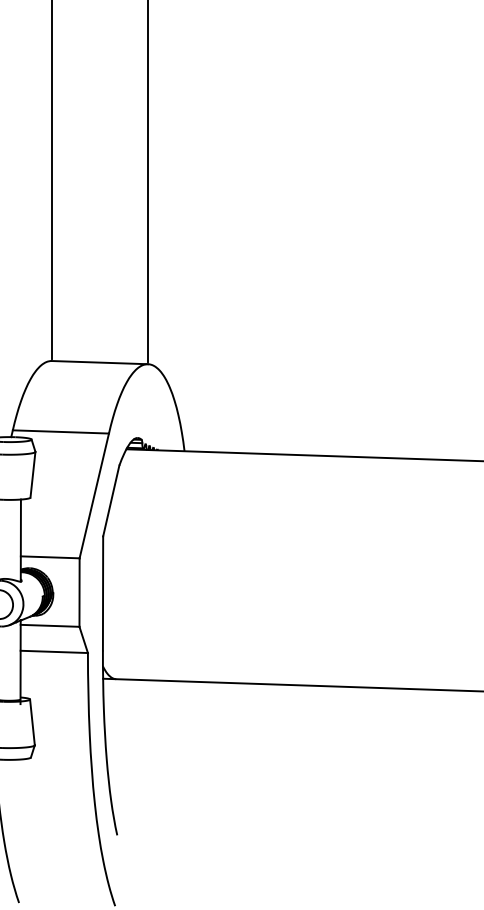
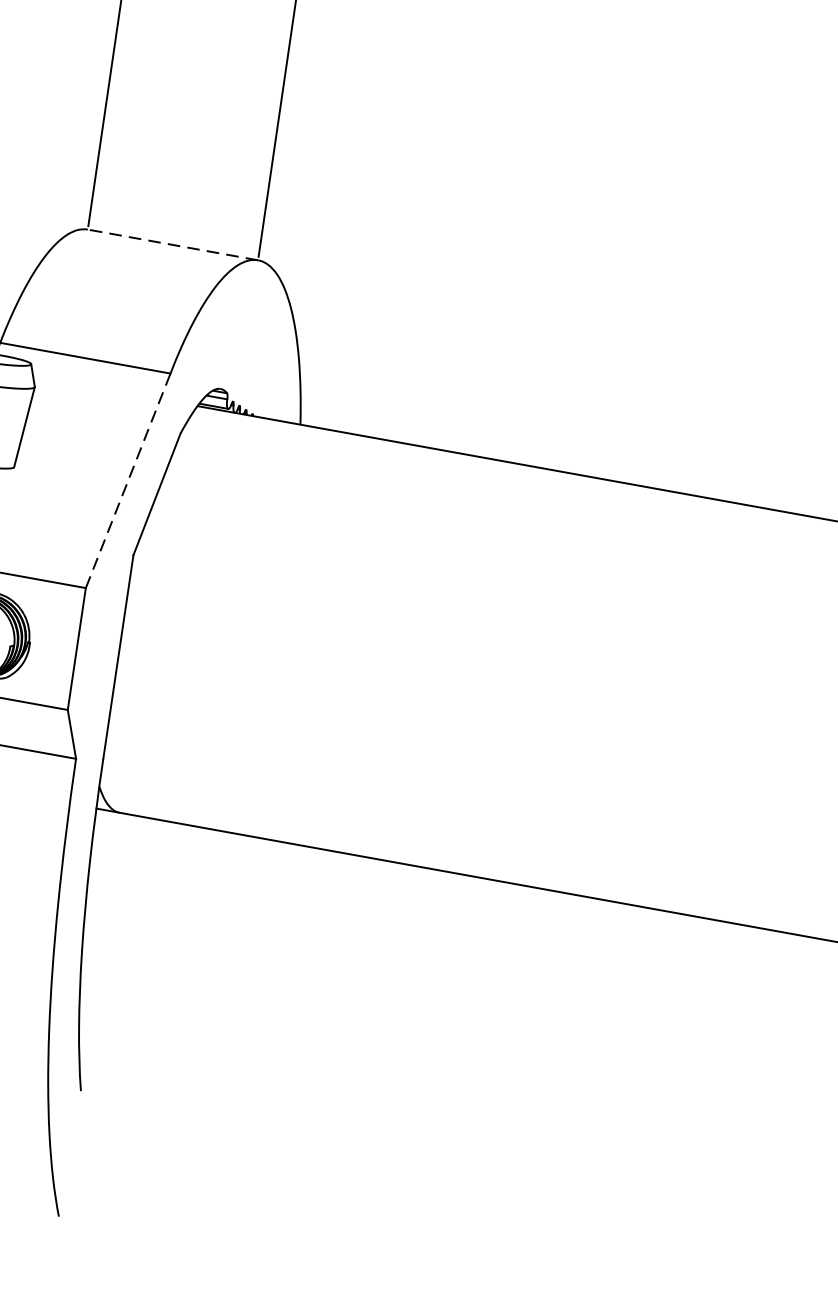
line: (99, 362) -> (172, 244), solid -> dashed
line: (94, 495) -> (128, 480), solid -> dashed

